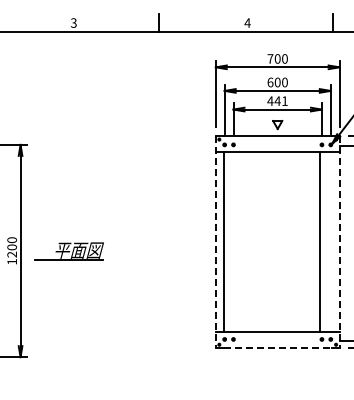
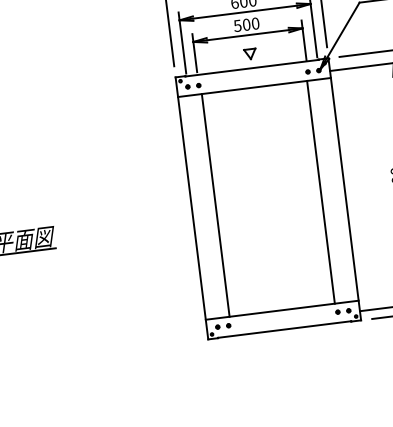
text: (277, 100) -> (246, 24), 441 -> 500
line: (224, 241) -> (216, 204), moved
line: (215, 242) -> (191, 208), dashed -> solid
line: (339, 242) -> (344, 189), dashed -> solid
line: (277, 348) -> (284, 330), dashed -> solid

